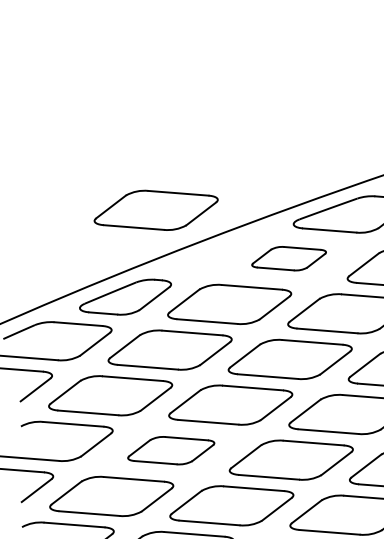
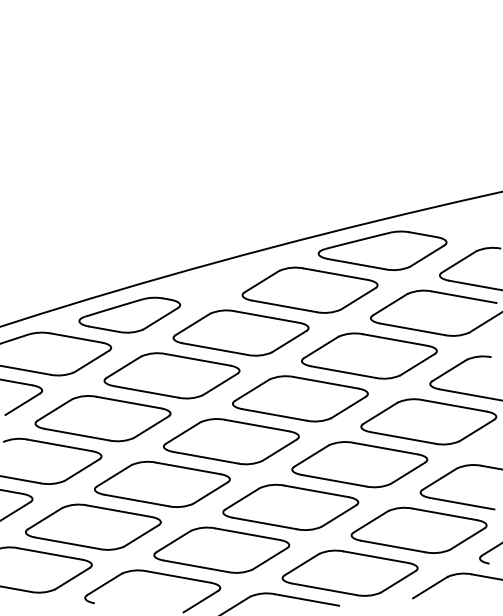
part: (155, 210) -> (171, 223), removed
part: (288, 258) -> (309, 289), size x1.67
part: (171, 449) -> (162, 483), size x1.43

